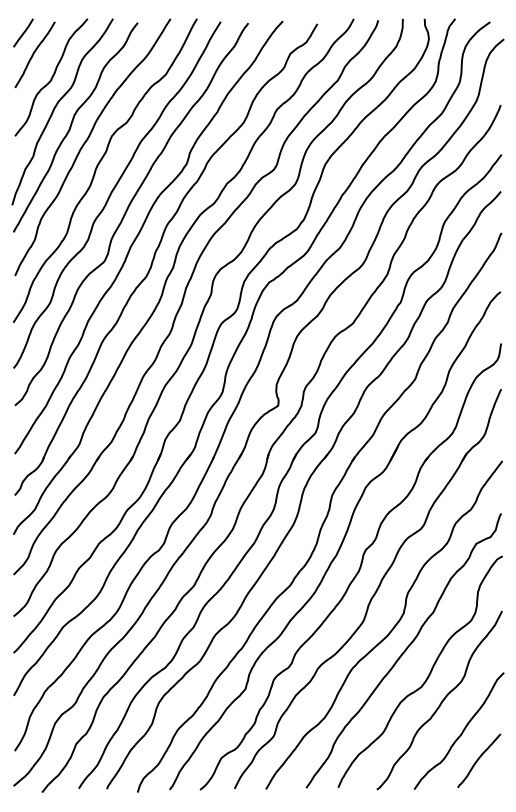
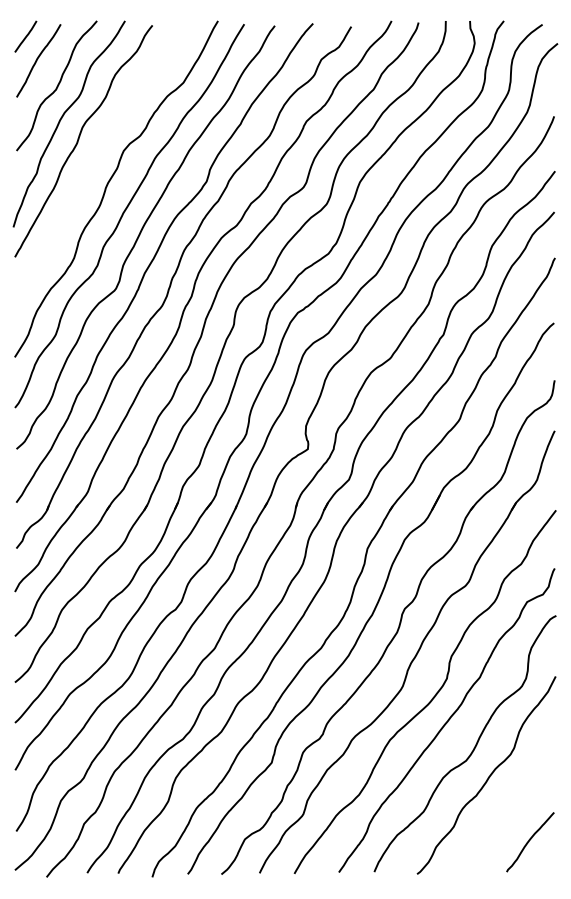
curve: (87, 141) -> (96, 156), removed
curve: (461, 733) -> (510, 811), removed

